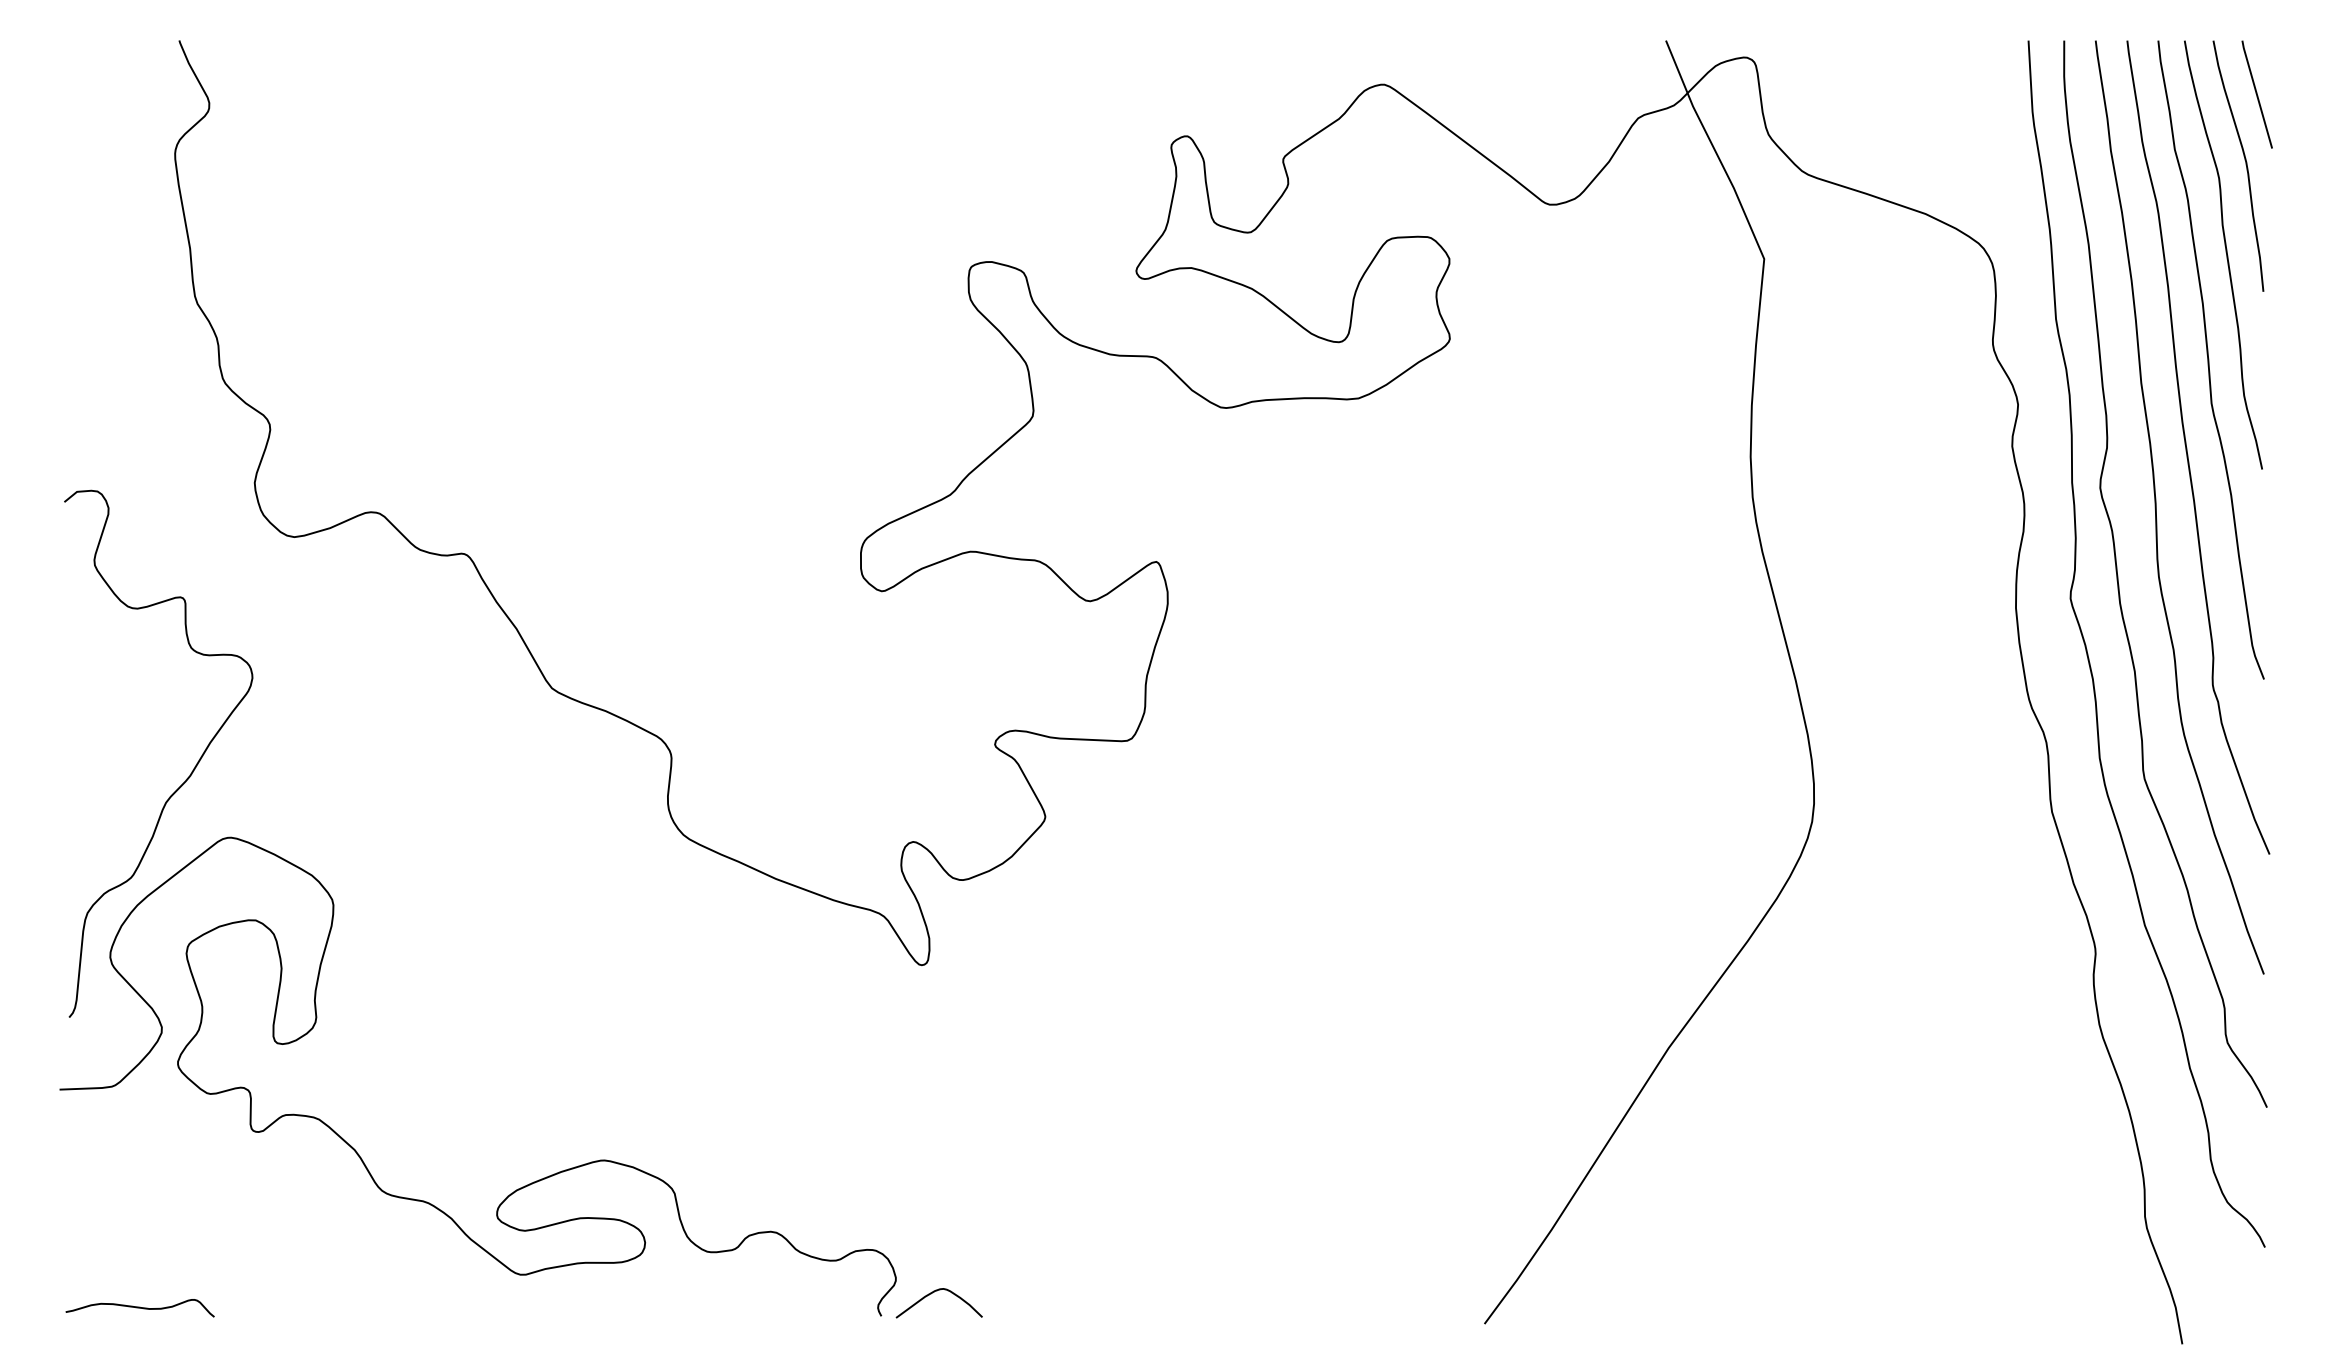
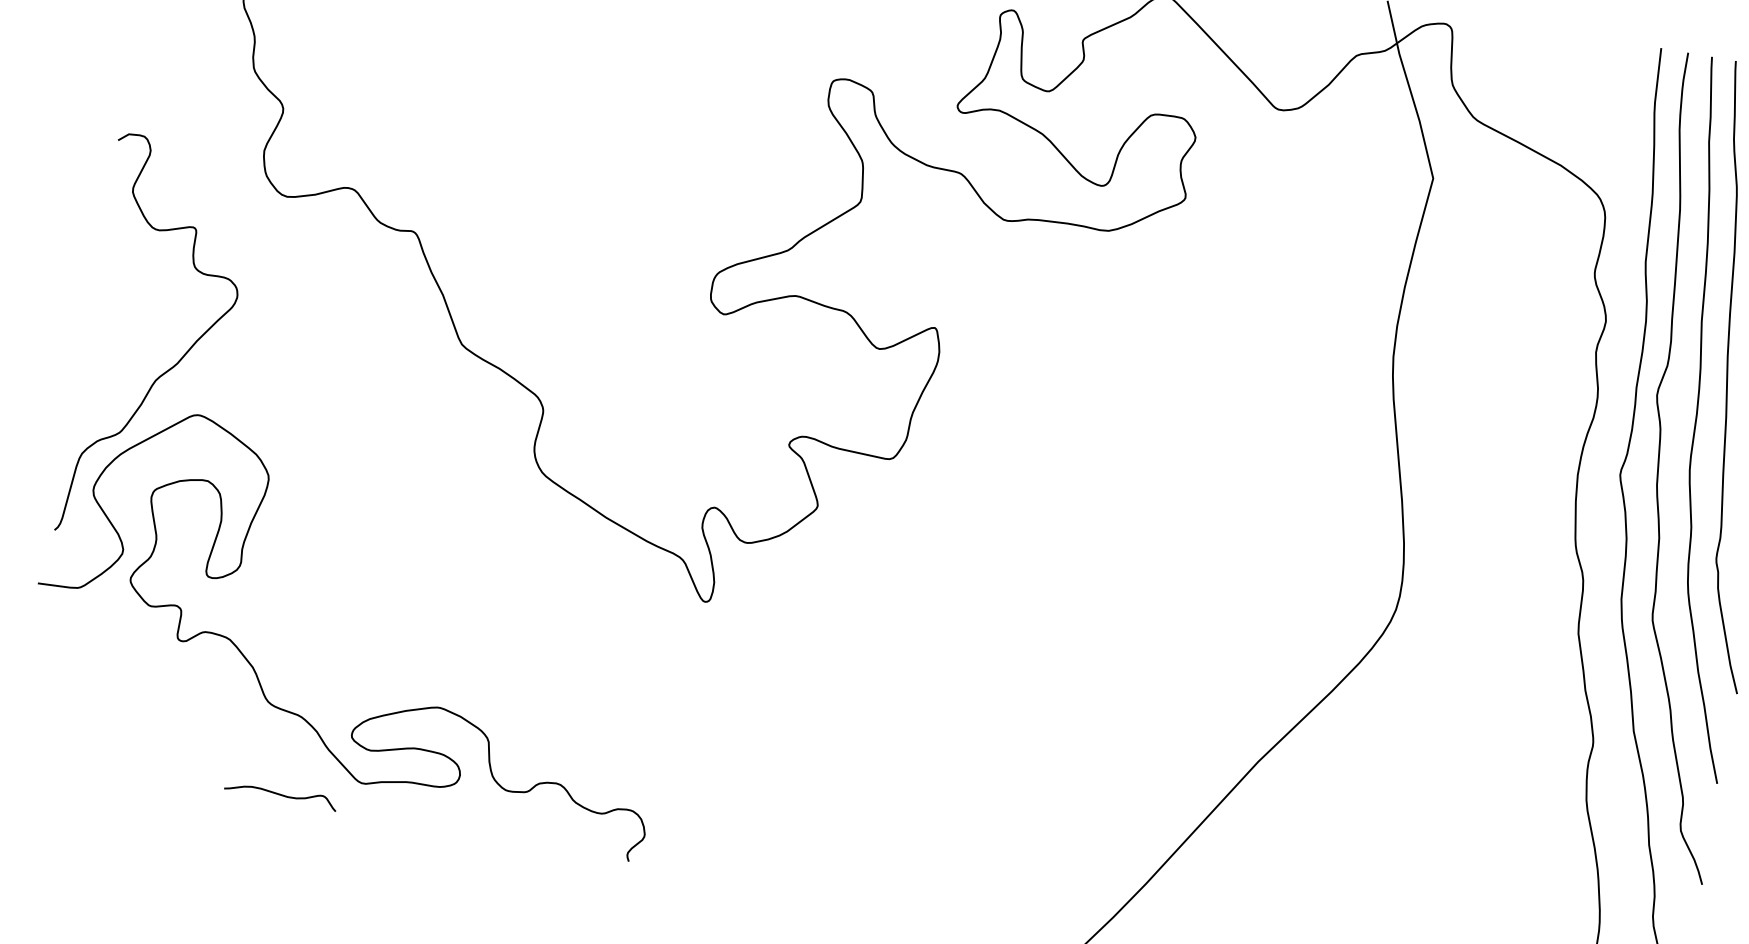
curve: (931, 1294) -> (669, 851), removed
curve: (139, 1308) -> (280, 795), moved

